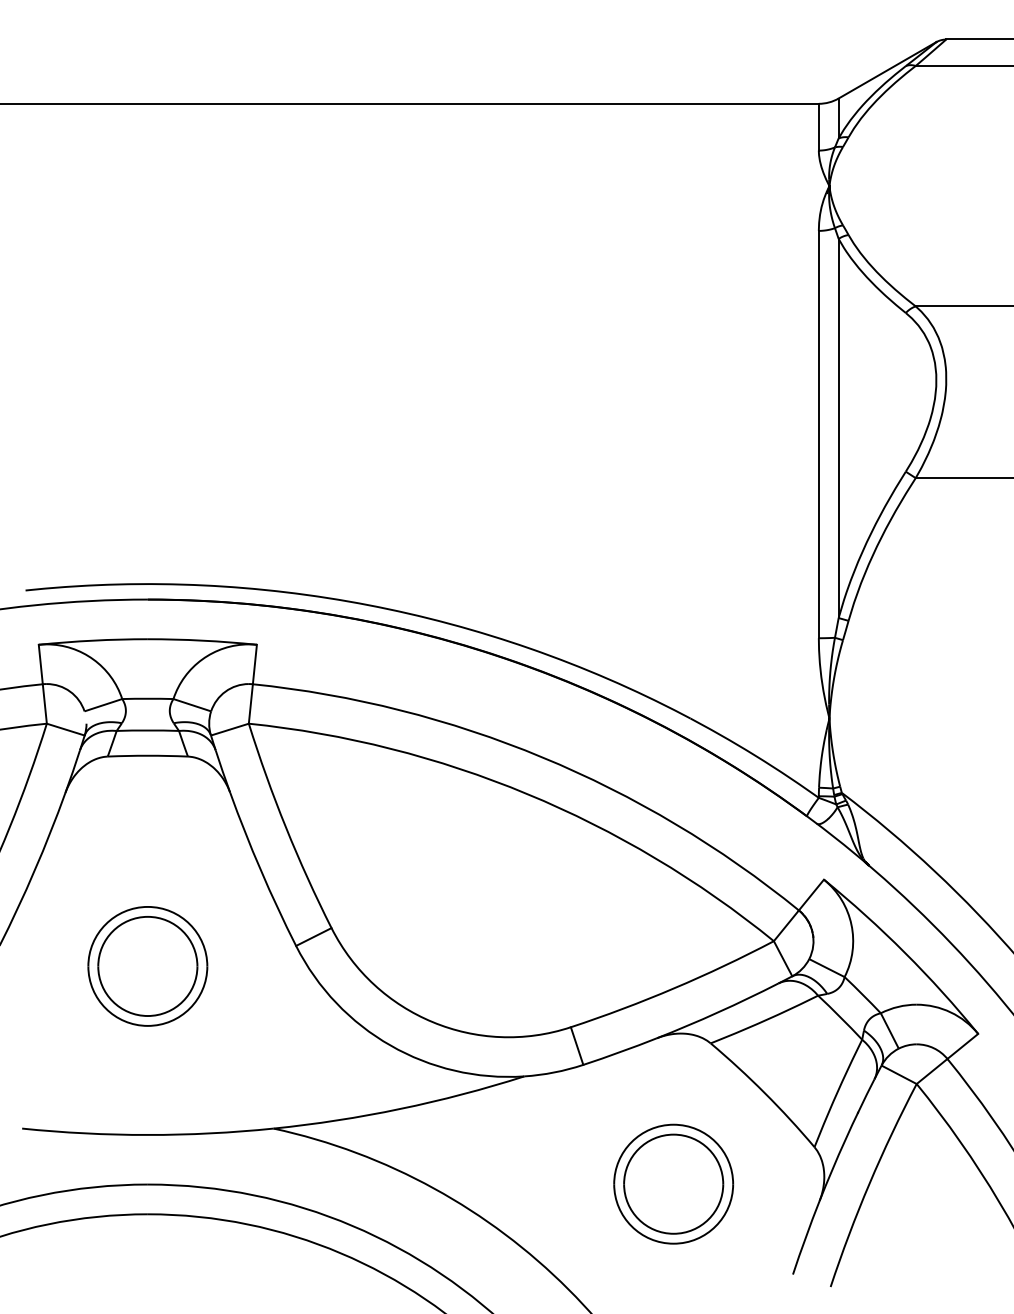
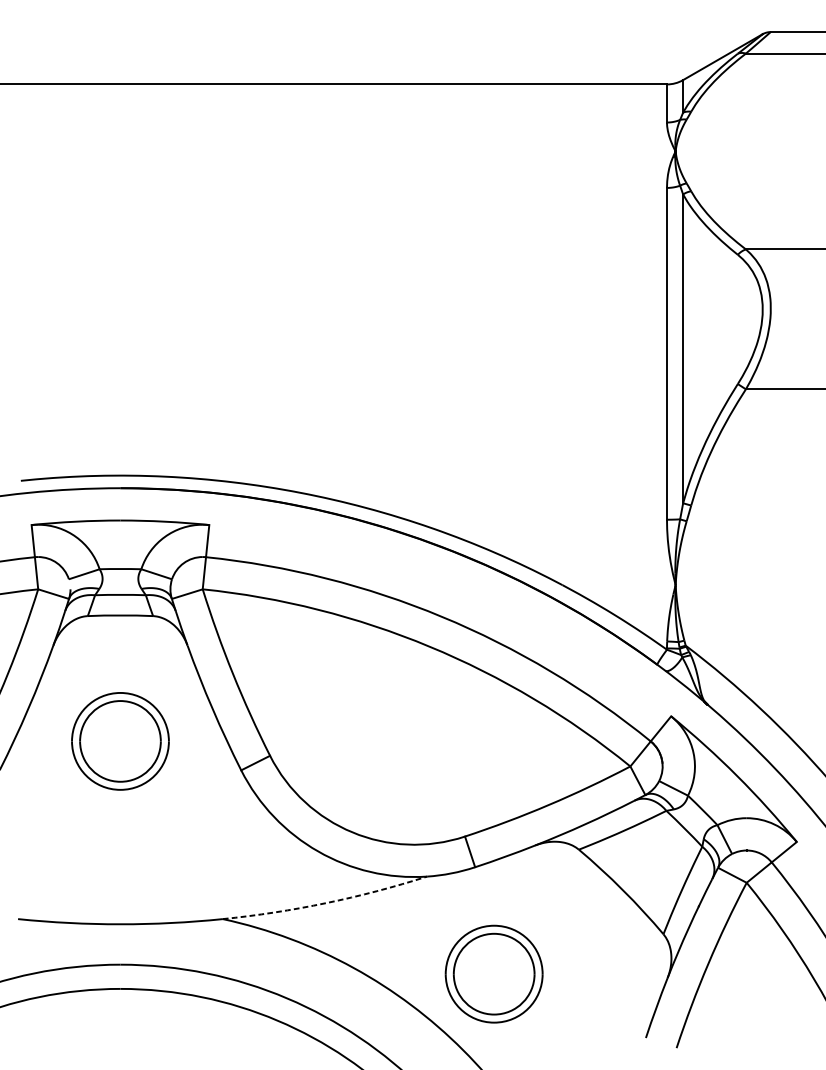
part: (147, 966) -> (120, 741), moved
arc: (400, 1108) -> (326, 902), solid -> dashed
part: (673, 1183) -> (494, 973), moved

